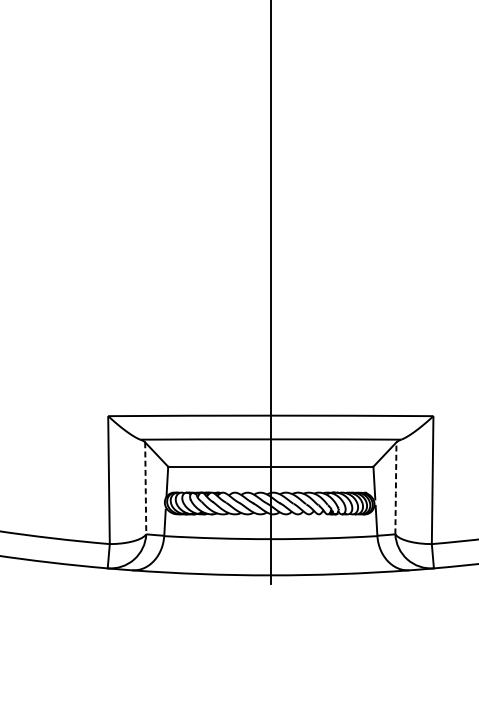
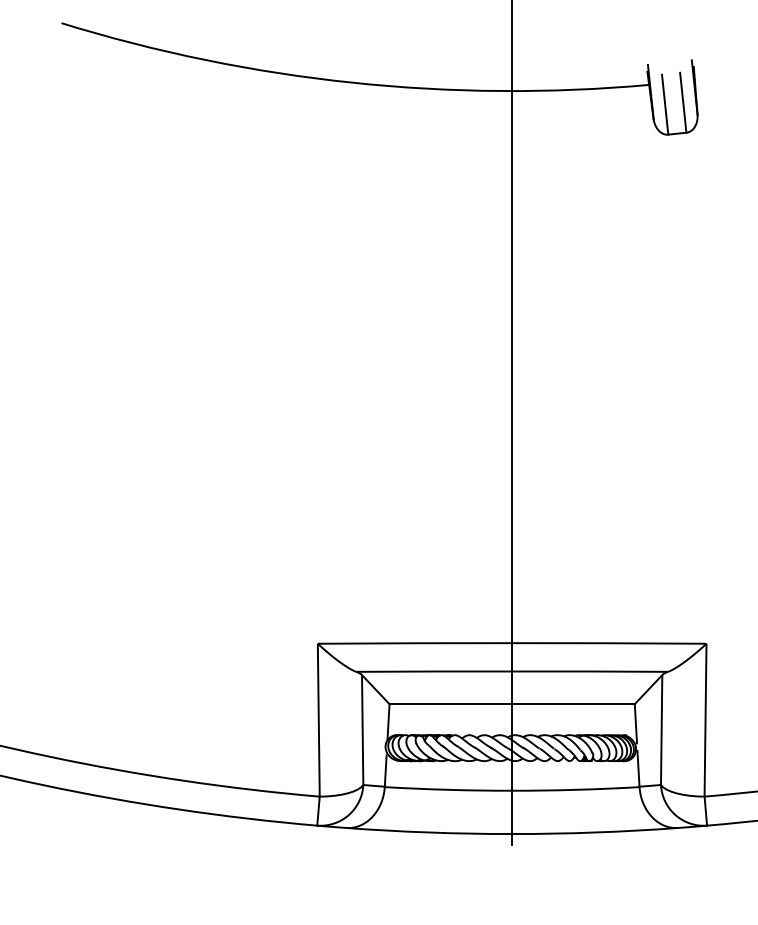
line: (145, 488) -> (362, 730), dashed -> solid
line: (395, 488) -> (661, 730), dashed -> solid

